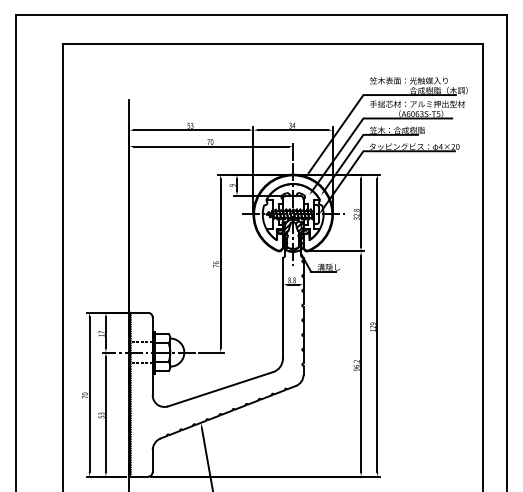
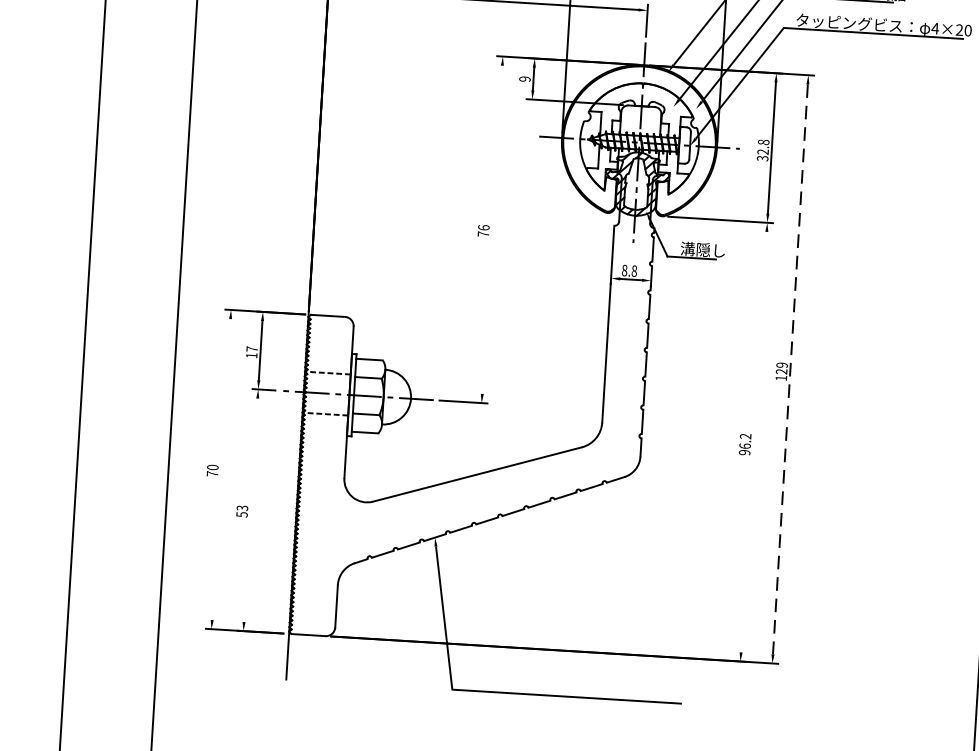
line: (220, 263) -> (492, 229), removed
line: (377, 326) -> (790, 370), solid -> dashed
line: (361, 363) -> (754, 441), removed
line: (89, 394) -> (221, 469), removed
line: (105, 414) -> (250, 509), removed

